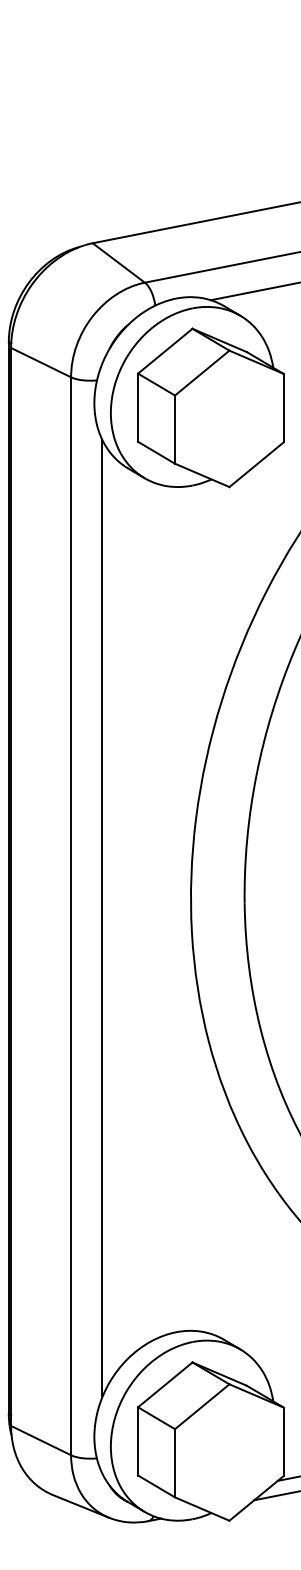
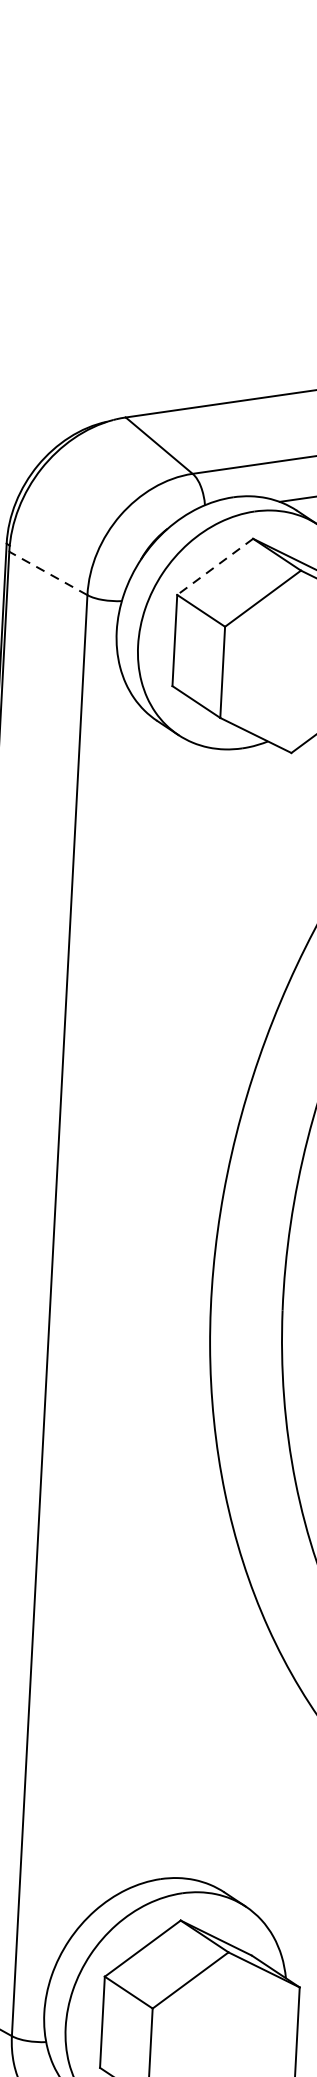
line: (164, 351) -> (214, 567), solid -> dashed
line: (40, 362) -> (47, 573), solid -> dashed
line: (102, 918) -> (91, 1320), removed

